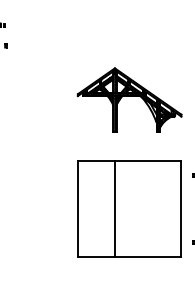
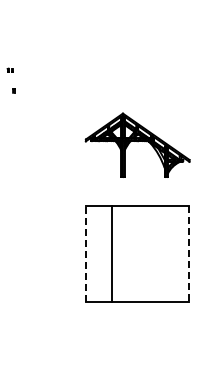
line: (77, 208) -> (85, 253), solid -> dashed
line: (114, 209) -> (111, 254), moved
line: (181, 209) -> (189, 254), solid -> dashed

